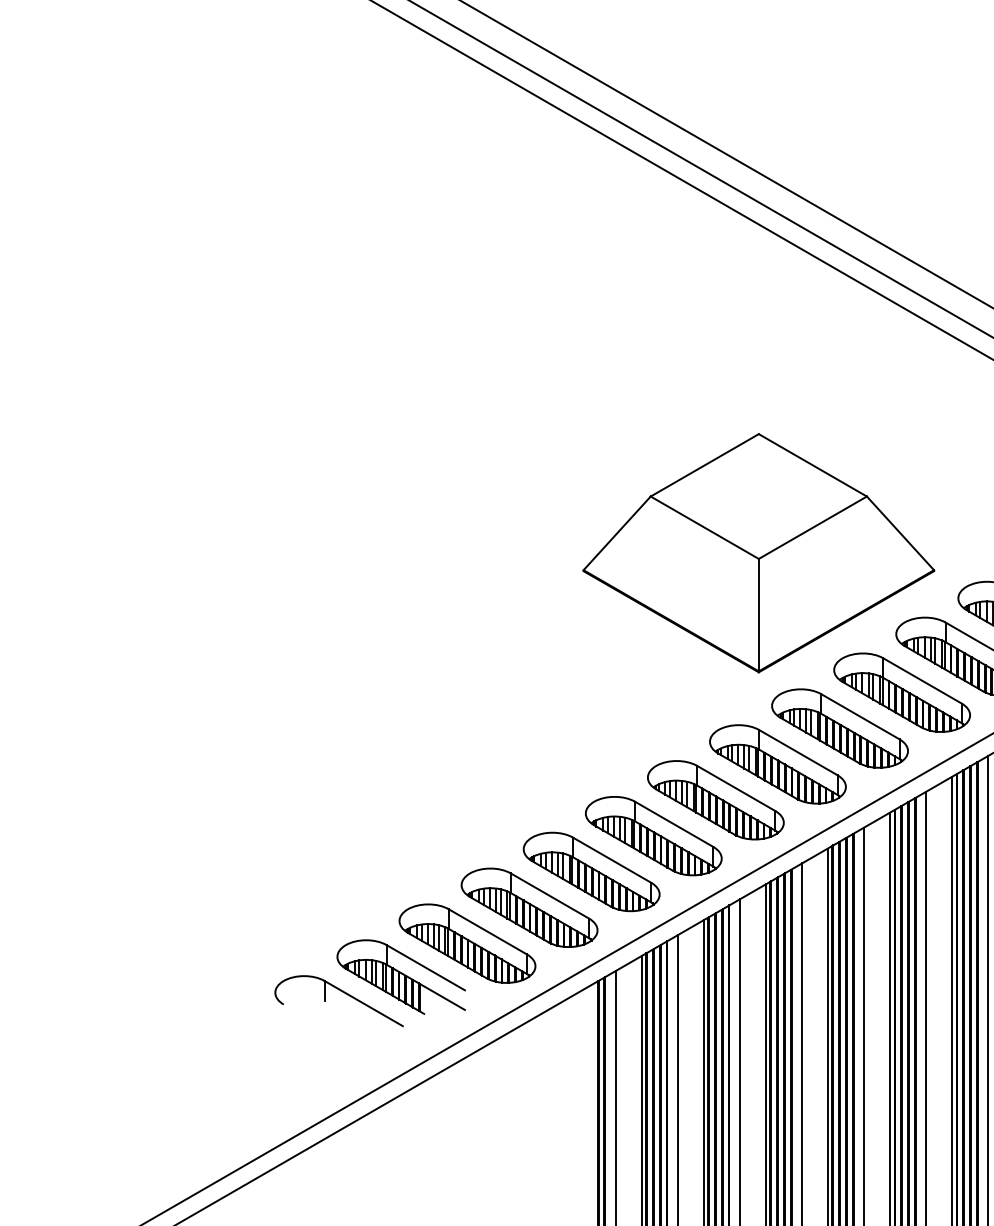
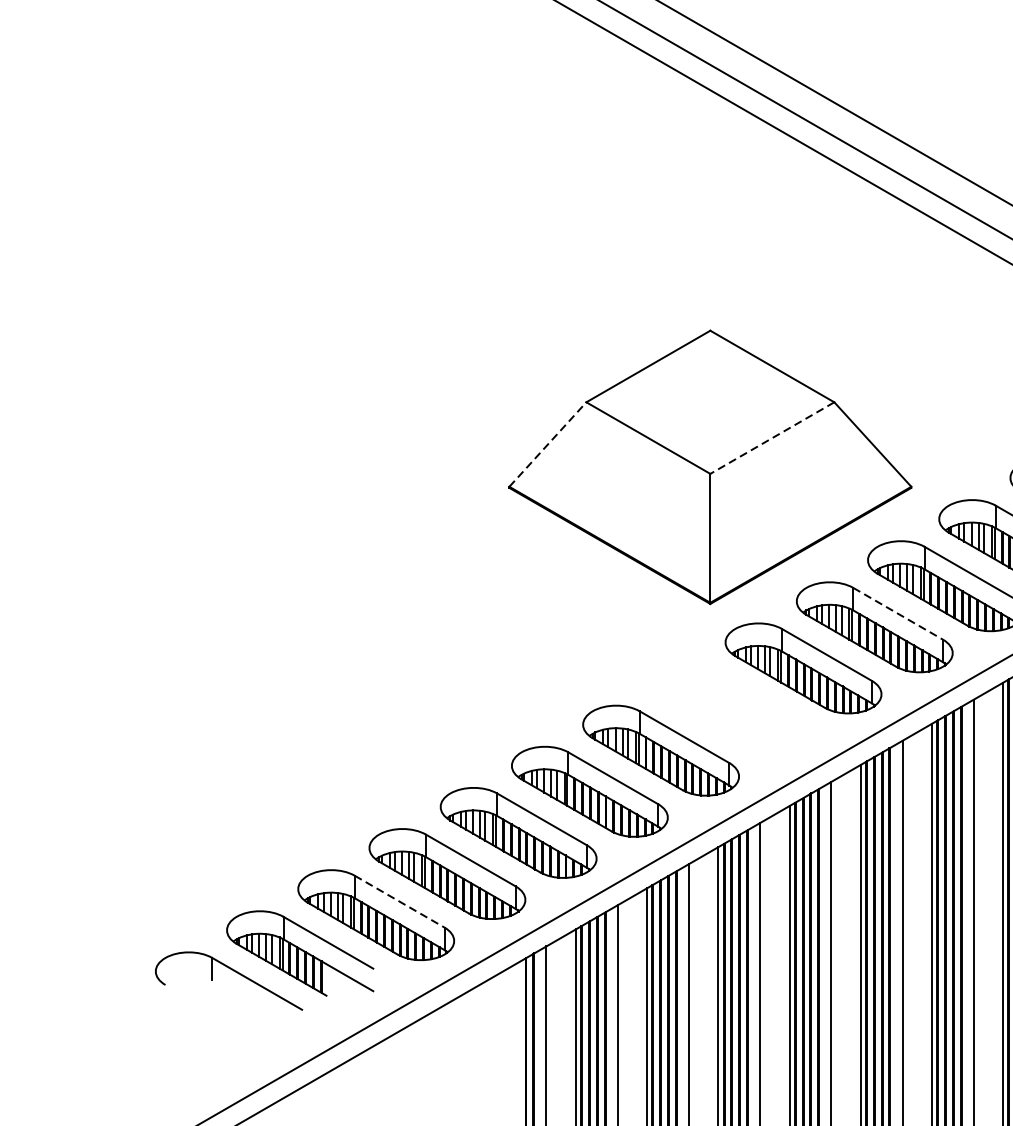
line: (812, 527) -> (771, 437), solid -> dashed
line: (617, 533) -> (548, 444), solid -> dashed
line: (922, 681) -> (898, 614), solid -> dashed
part: (777, 764) -> (731, 709), removed
line: (488, 932) -> (400, 902), solid -> dashed

